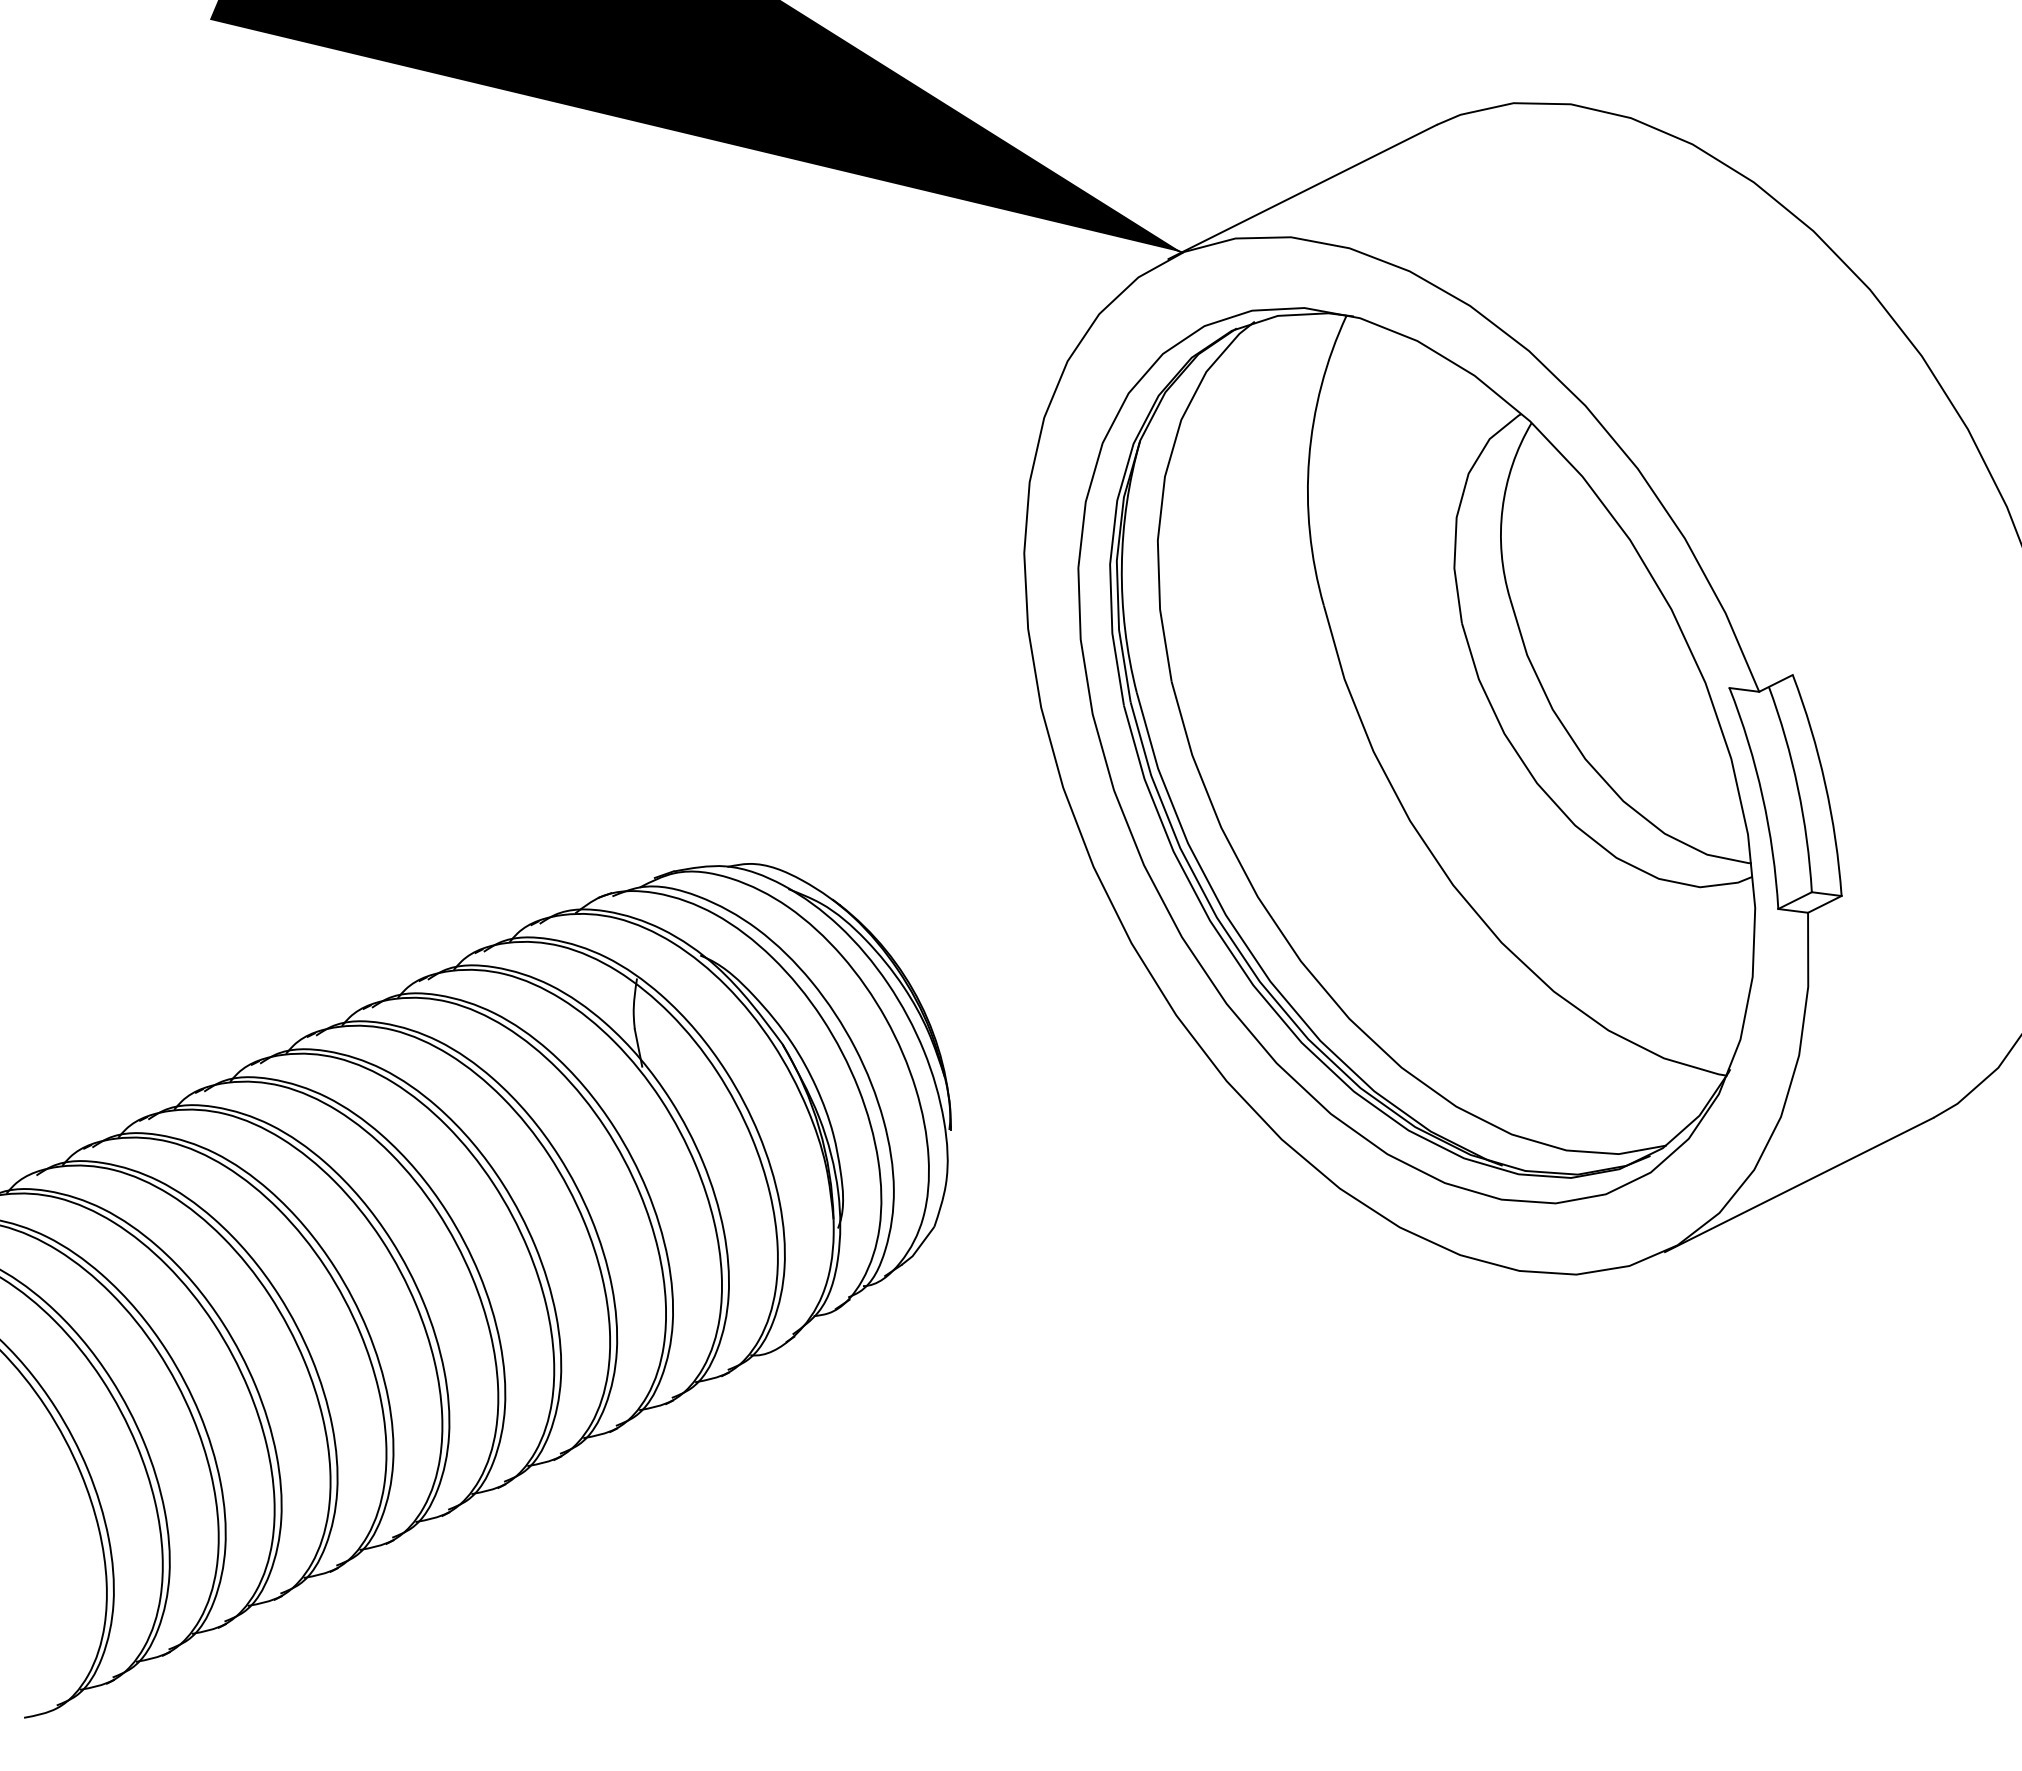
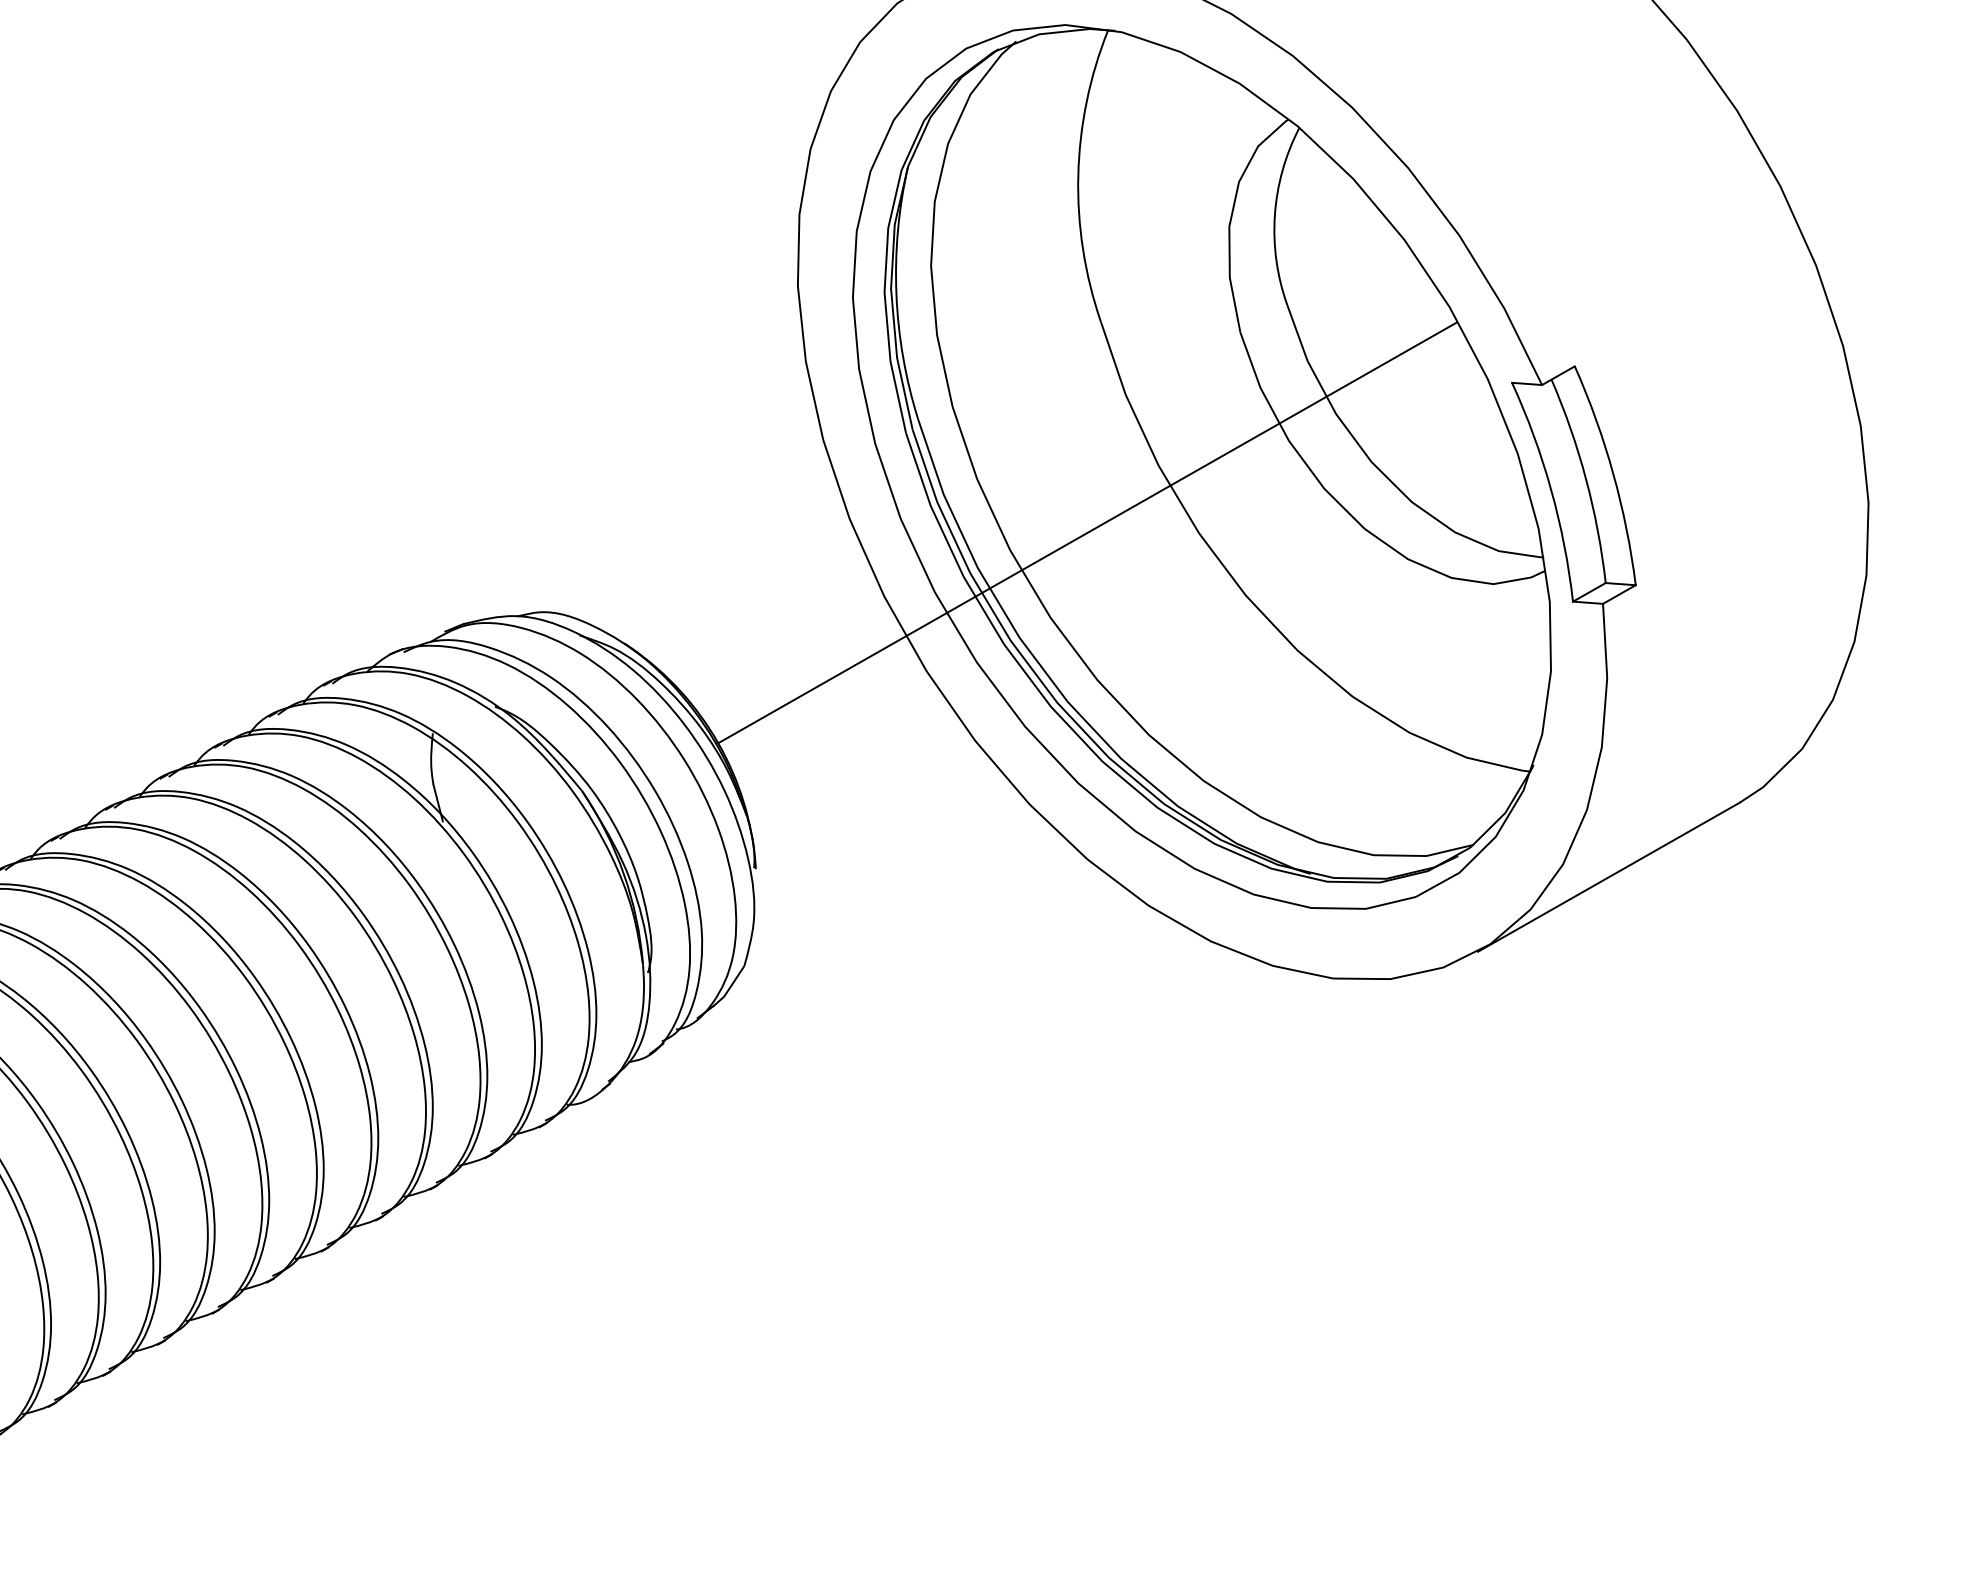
line: (1299, 814) -> (1087, 532), added

